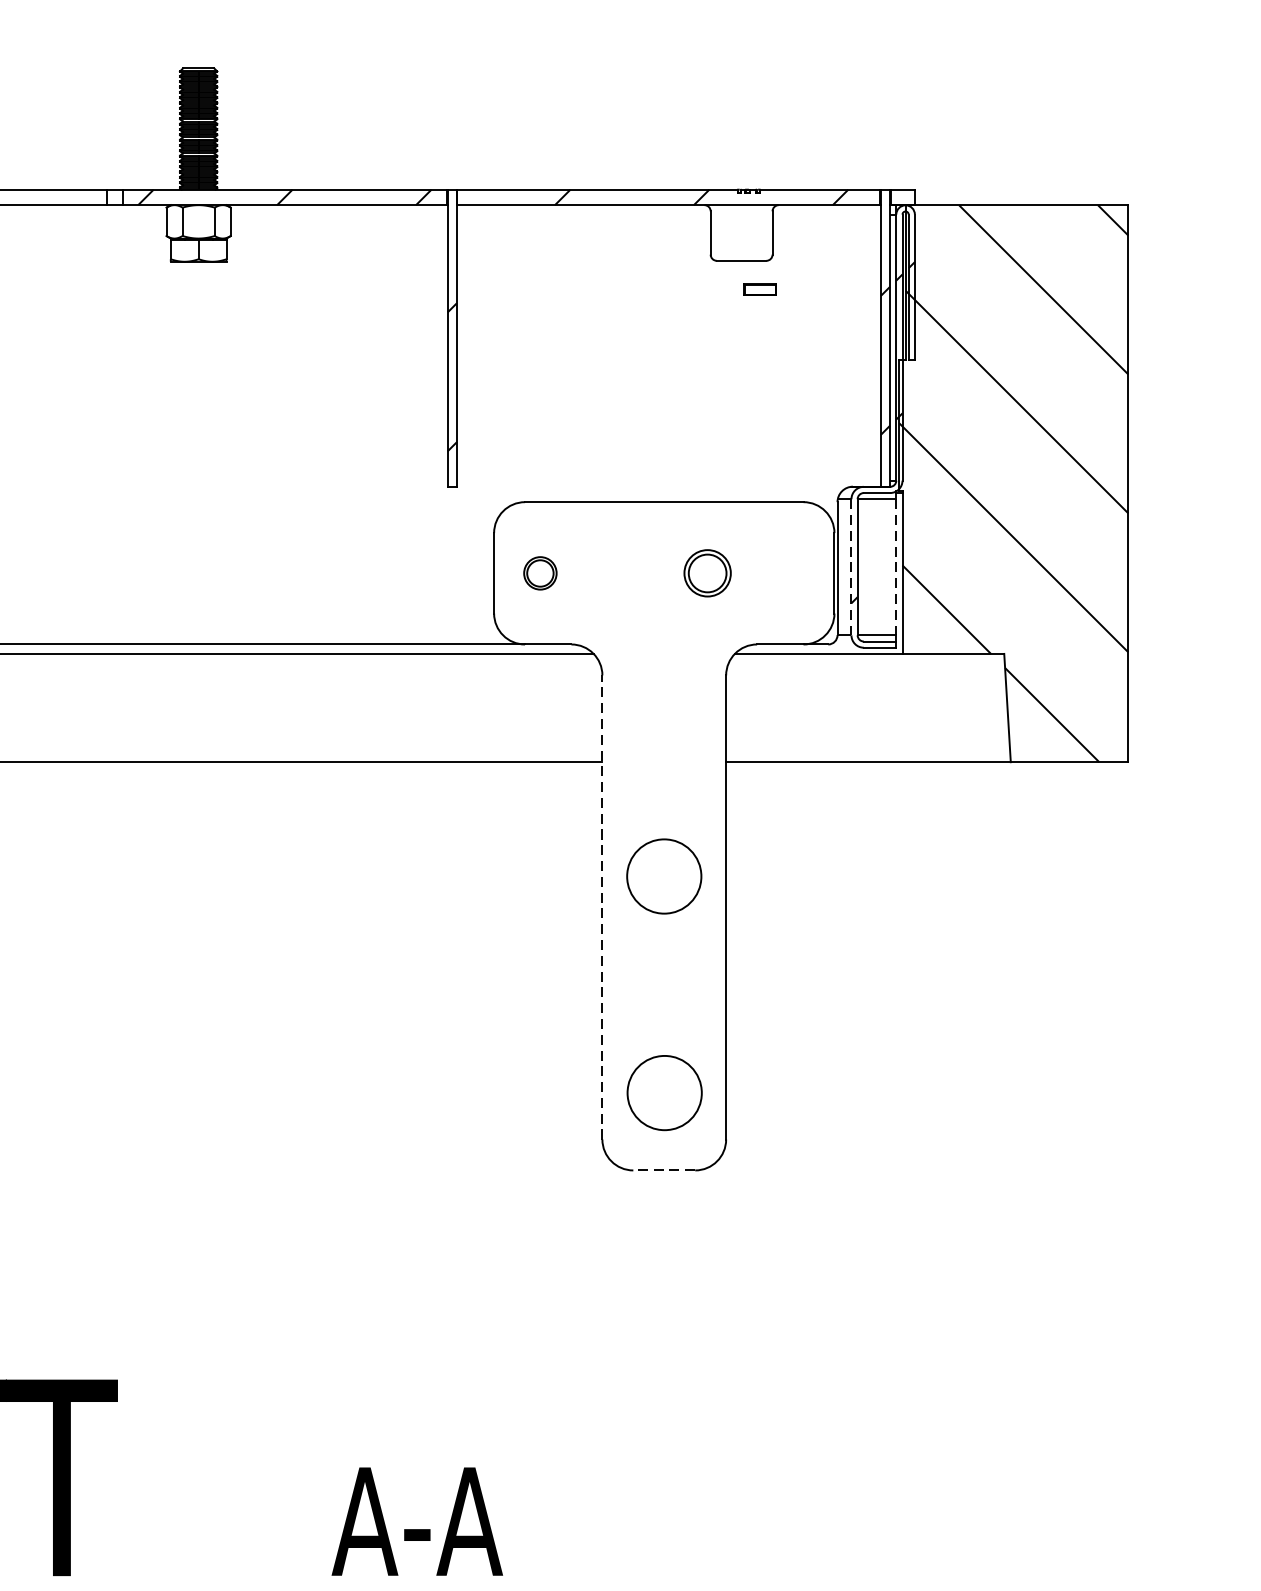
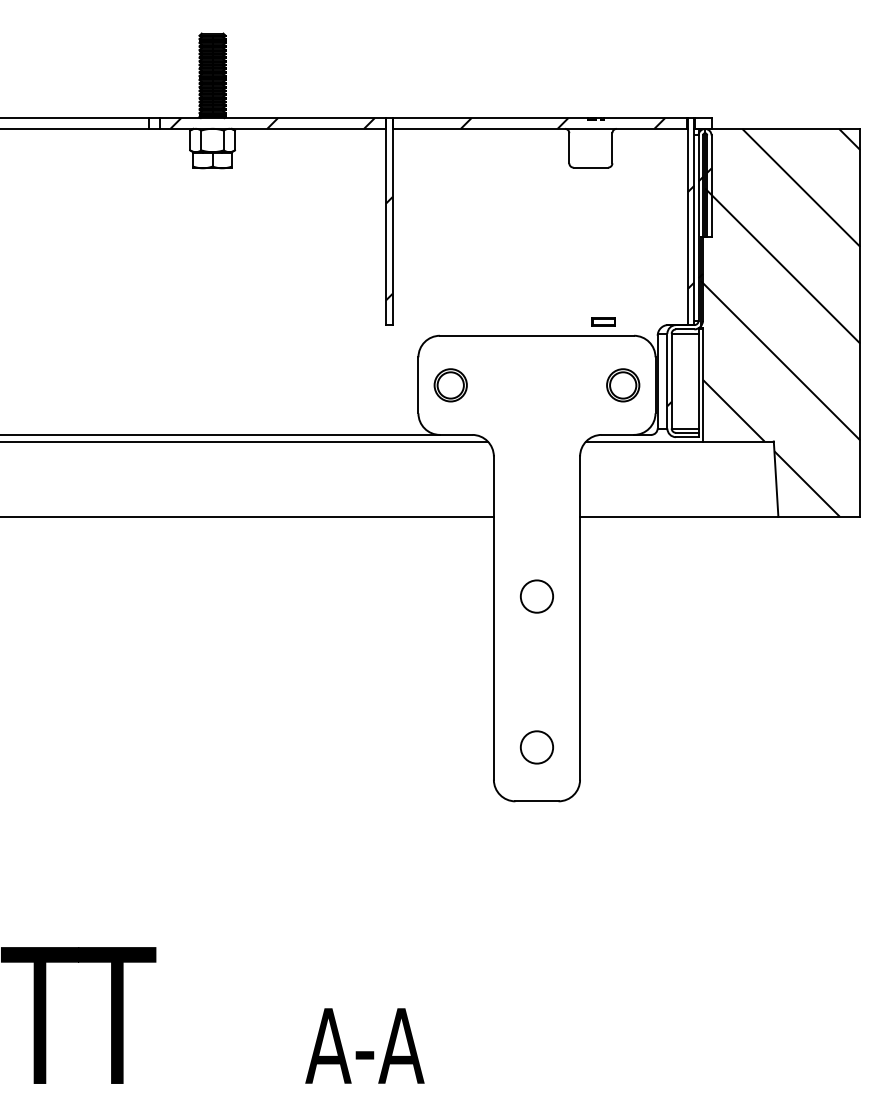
part: (759, 289) -> (603, 321), moved
line: (851, 567) -> (667, 381), dashed -> solid
line: (896, 567) -> (698, 381), dashed -> solid
part: (540, 573) -> (450, 385), size x1.43
part: (708, 573) -> (623, 385), moved
circle: (663, 876) -> (536, 596), size x0.62
line: (601, 907) -> (493, 618), dashed -> solid
circle: (663, 1093) -> (536, 747), size x0.62
line: (663, 1170) -> (536, 801), dashed -> solid

